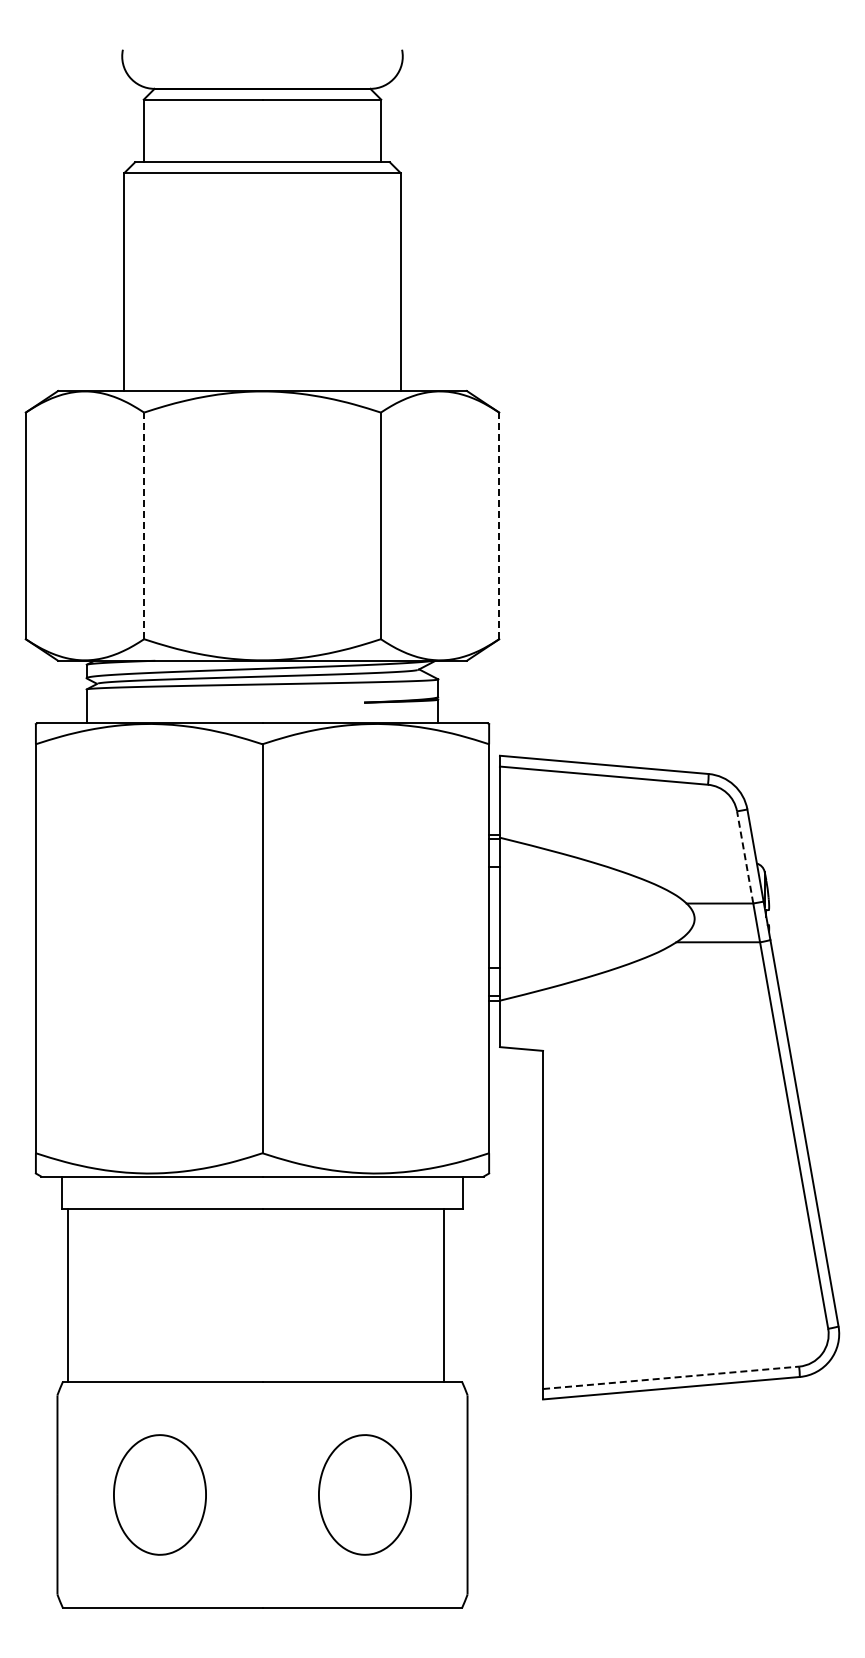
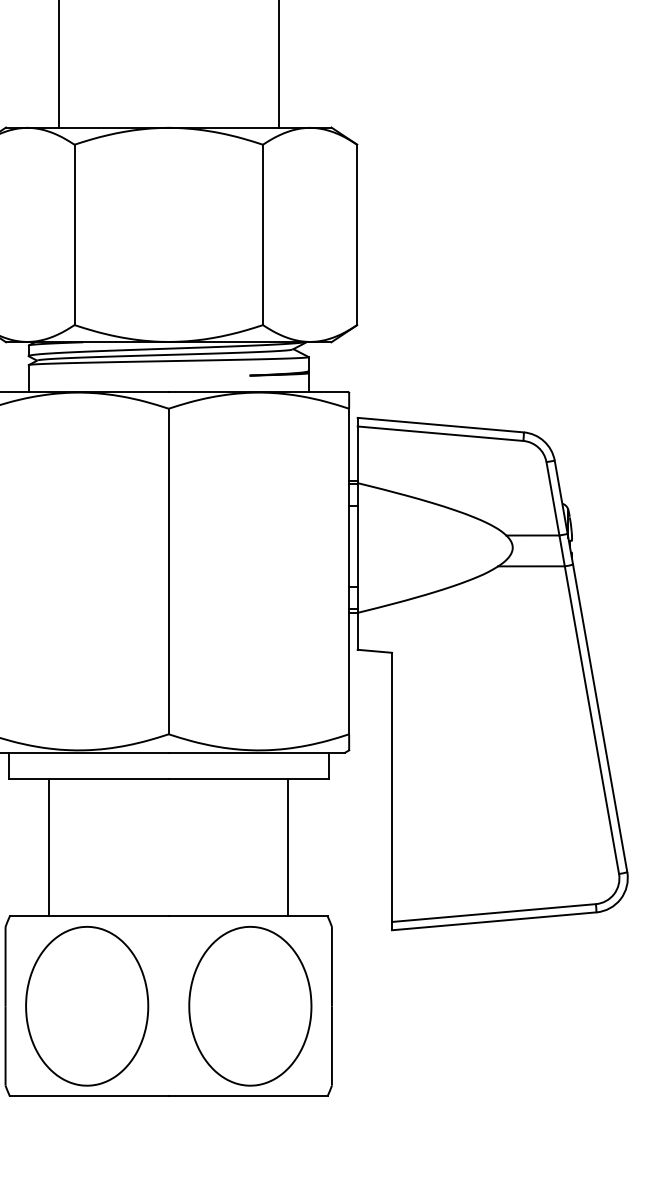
line: (144, 525) -> (74, 234), dashed -> solid
line: (499, 525) -> (357, 234), dashed -> solid
line: (745, 857) -> (553, 498), dashed -> solid
line: (67, 1294) -> (49, 846), moved
line: (443, 1294) -> (288, 846), moved
line: (671, 1377) -> (494, 912), dashed -> solid
part: (159, 1494) -> (86, 1005), size x1.67
part: (364, 1494) -> (249, 1005), size x1.67

